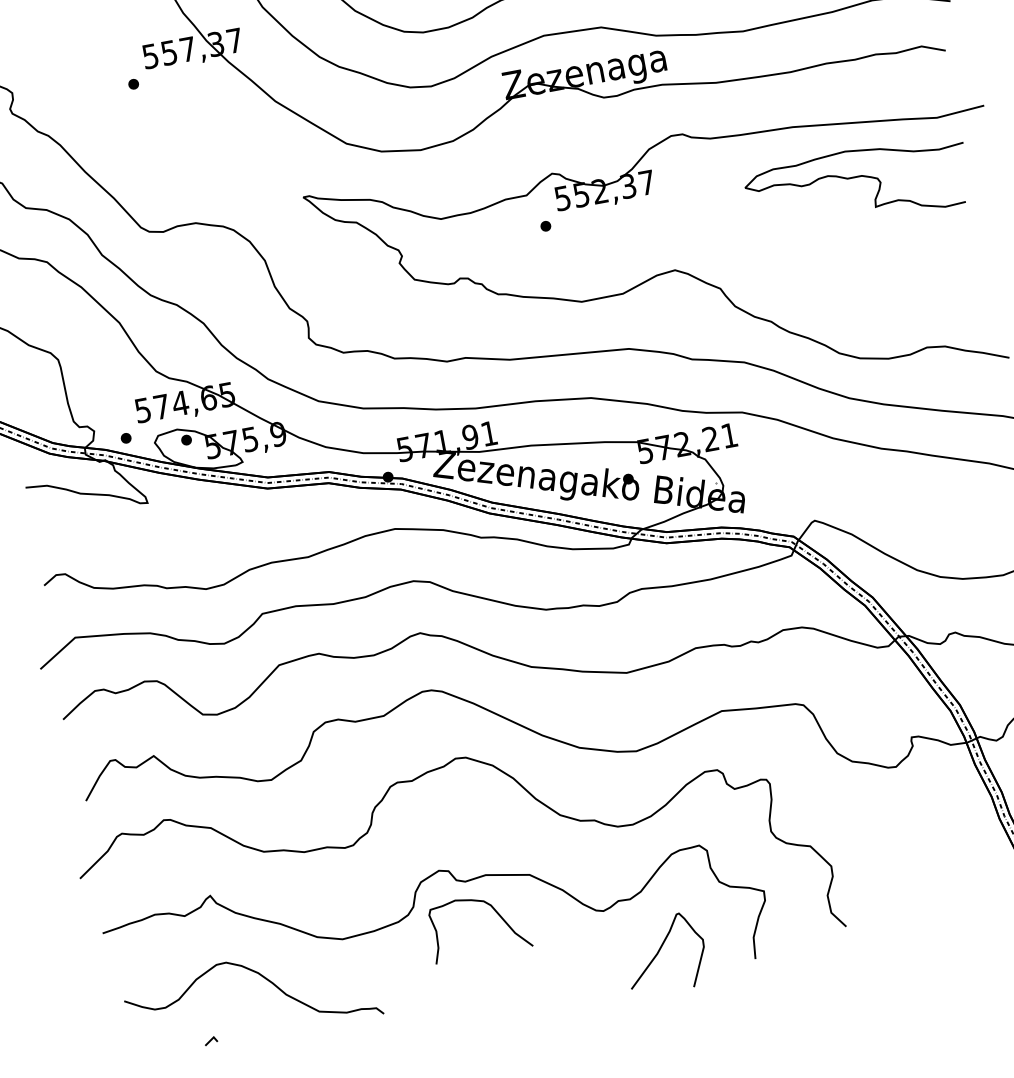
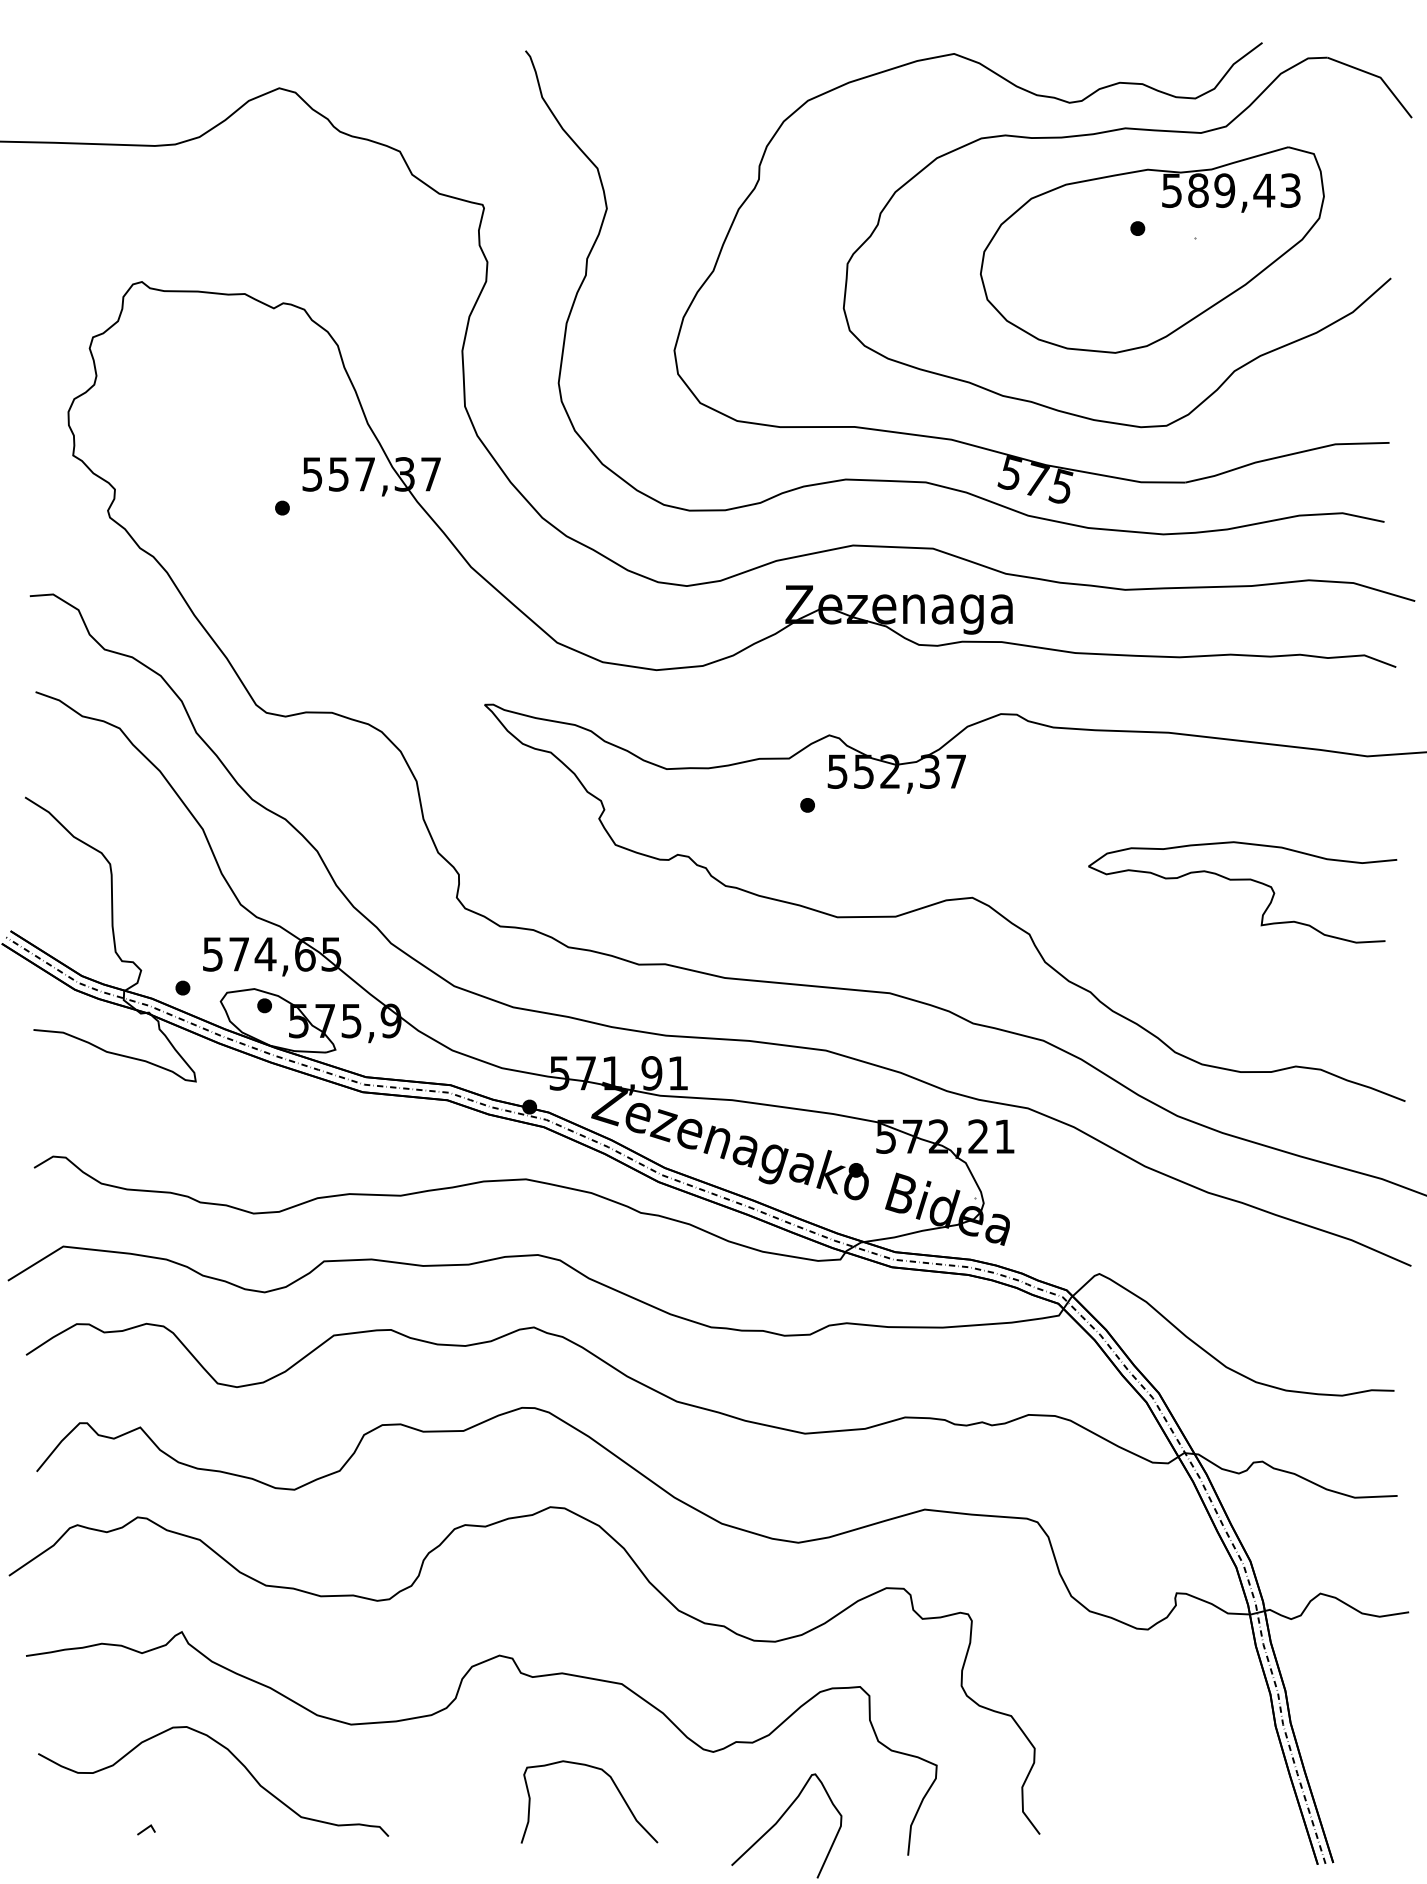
curve: (856, 177) -> (1242, 880), moved
curve: (495, 912) -> (615, 1787), moved

